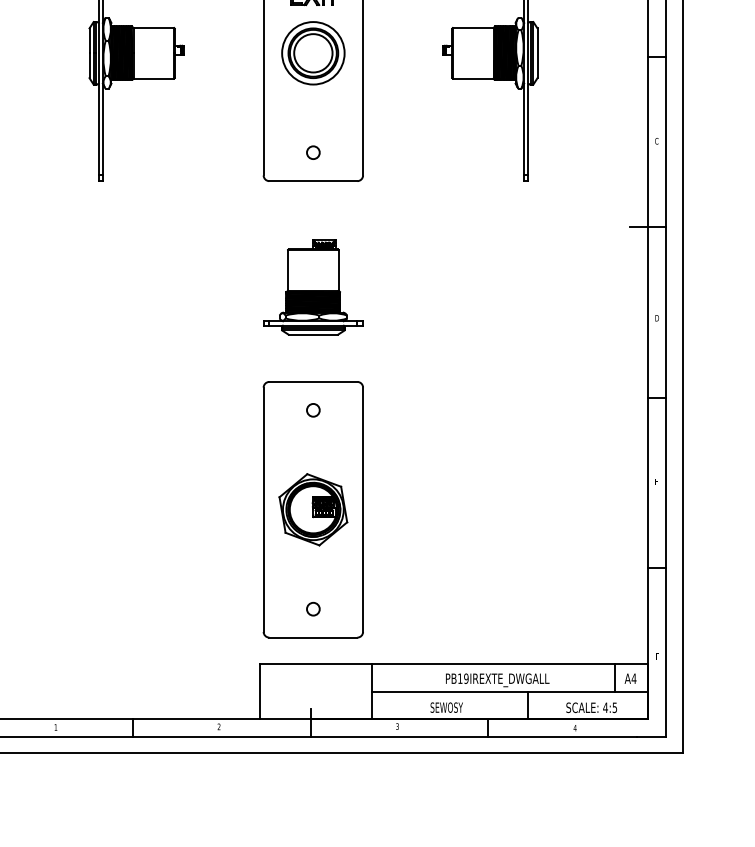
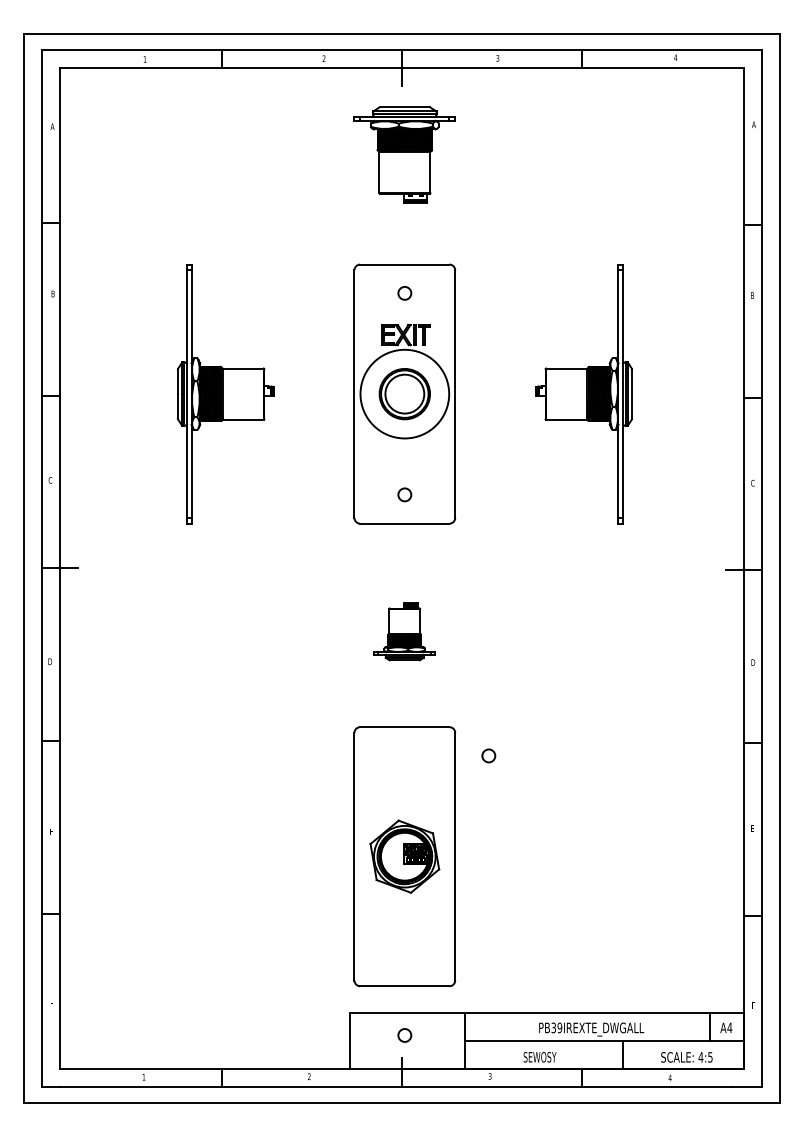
circle: (313, 52) -> (404, 393), size x1.4
part: (313, 287) -> (404, 631), size x0.6
circle: (313, 409) -> (488, 755), moved
circle: (313, 609) -> (404, 1035), moved
text: (460, 678) -> (553, 1027), PB19IREXTE_DWGALL -> PB39IREXTE_DWGALL

